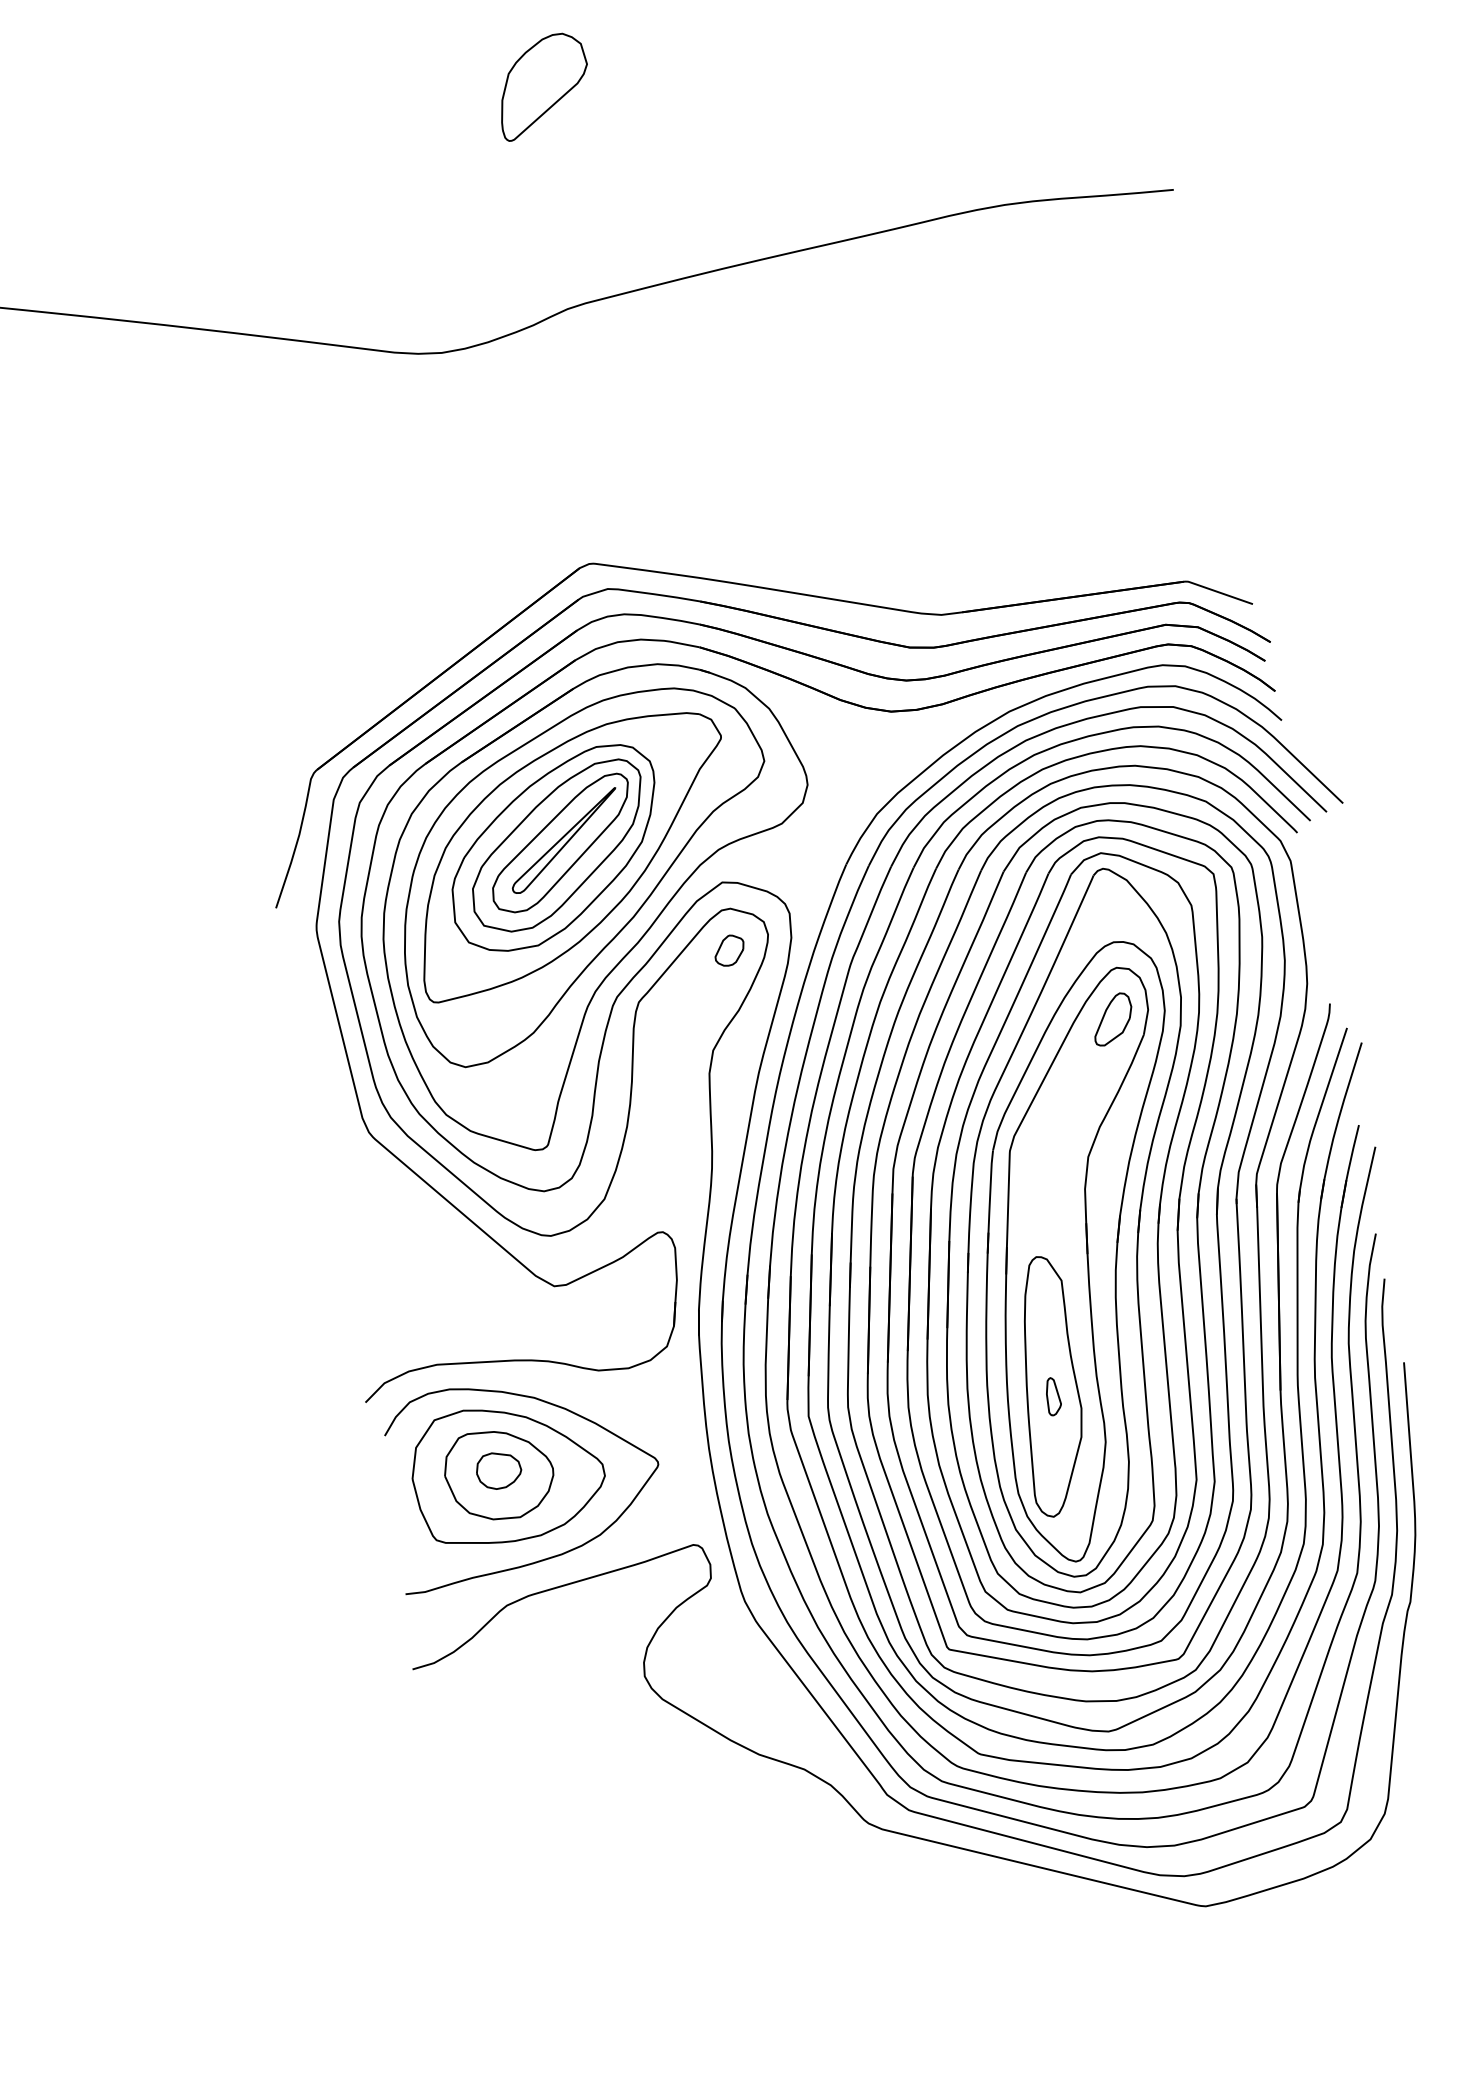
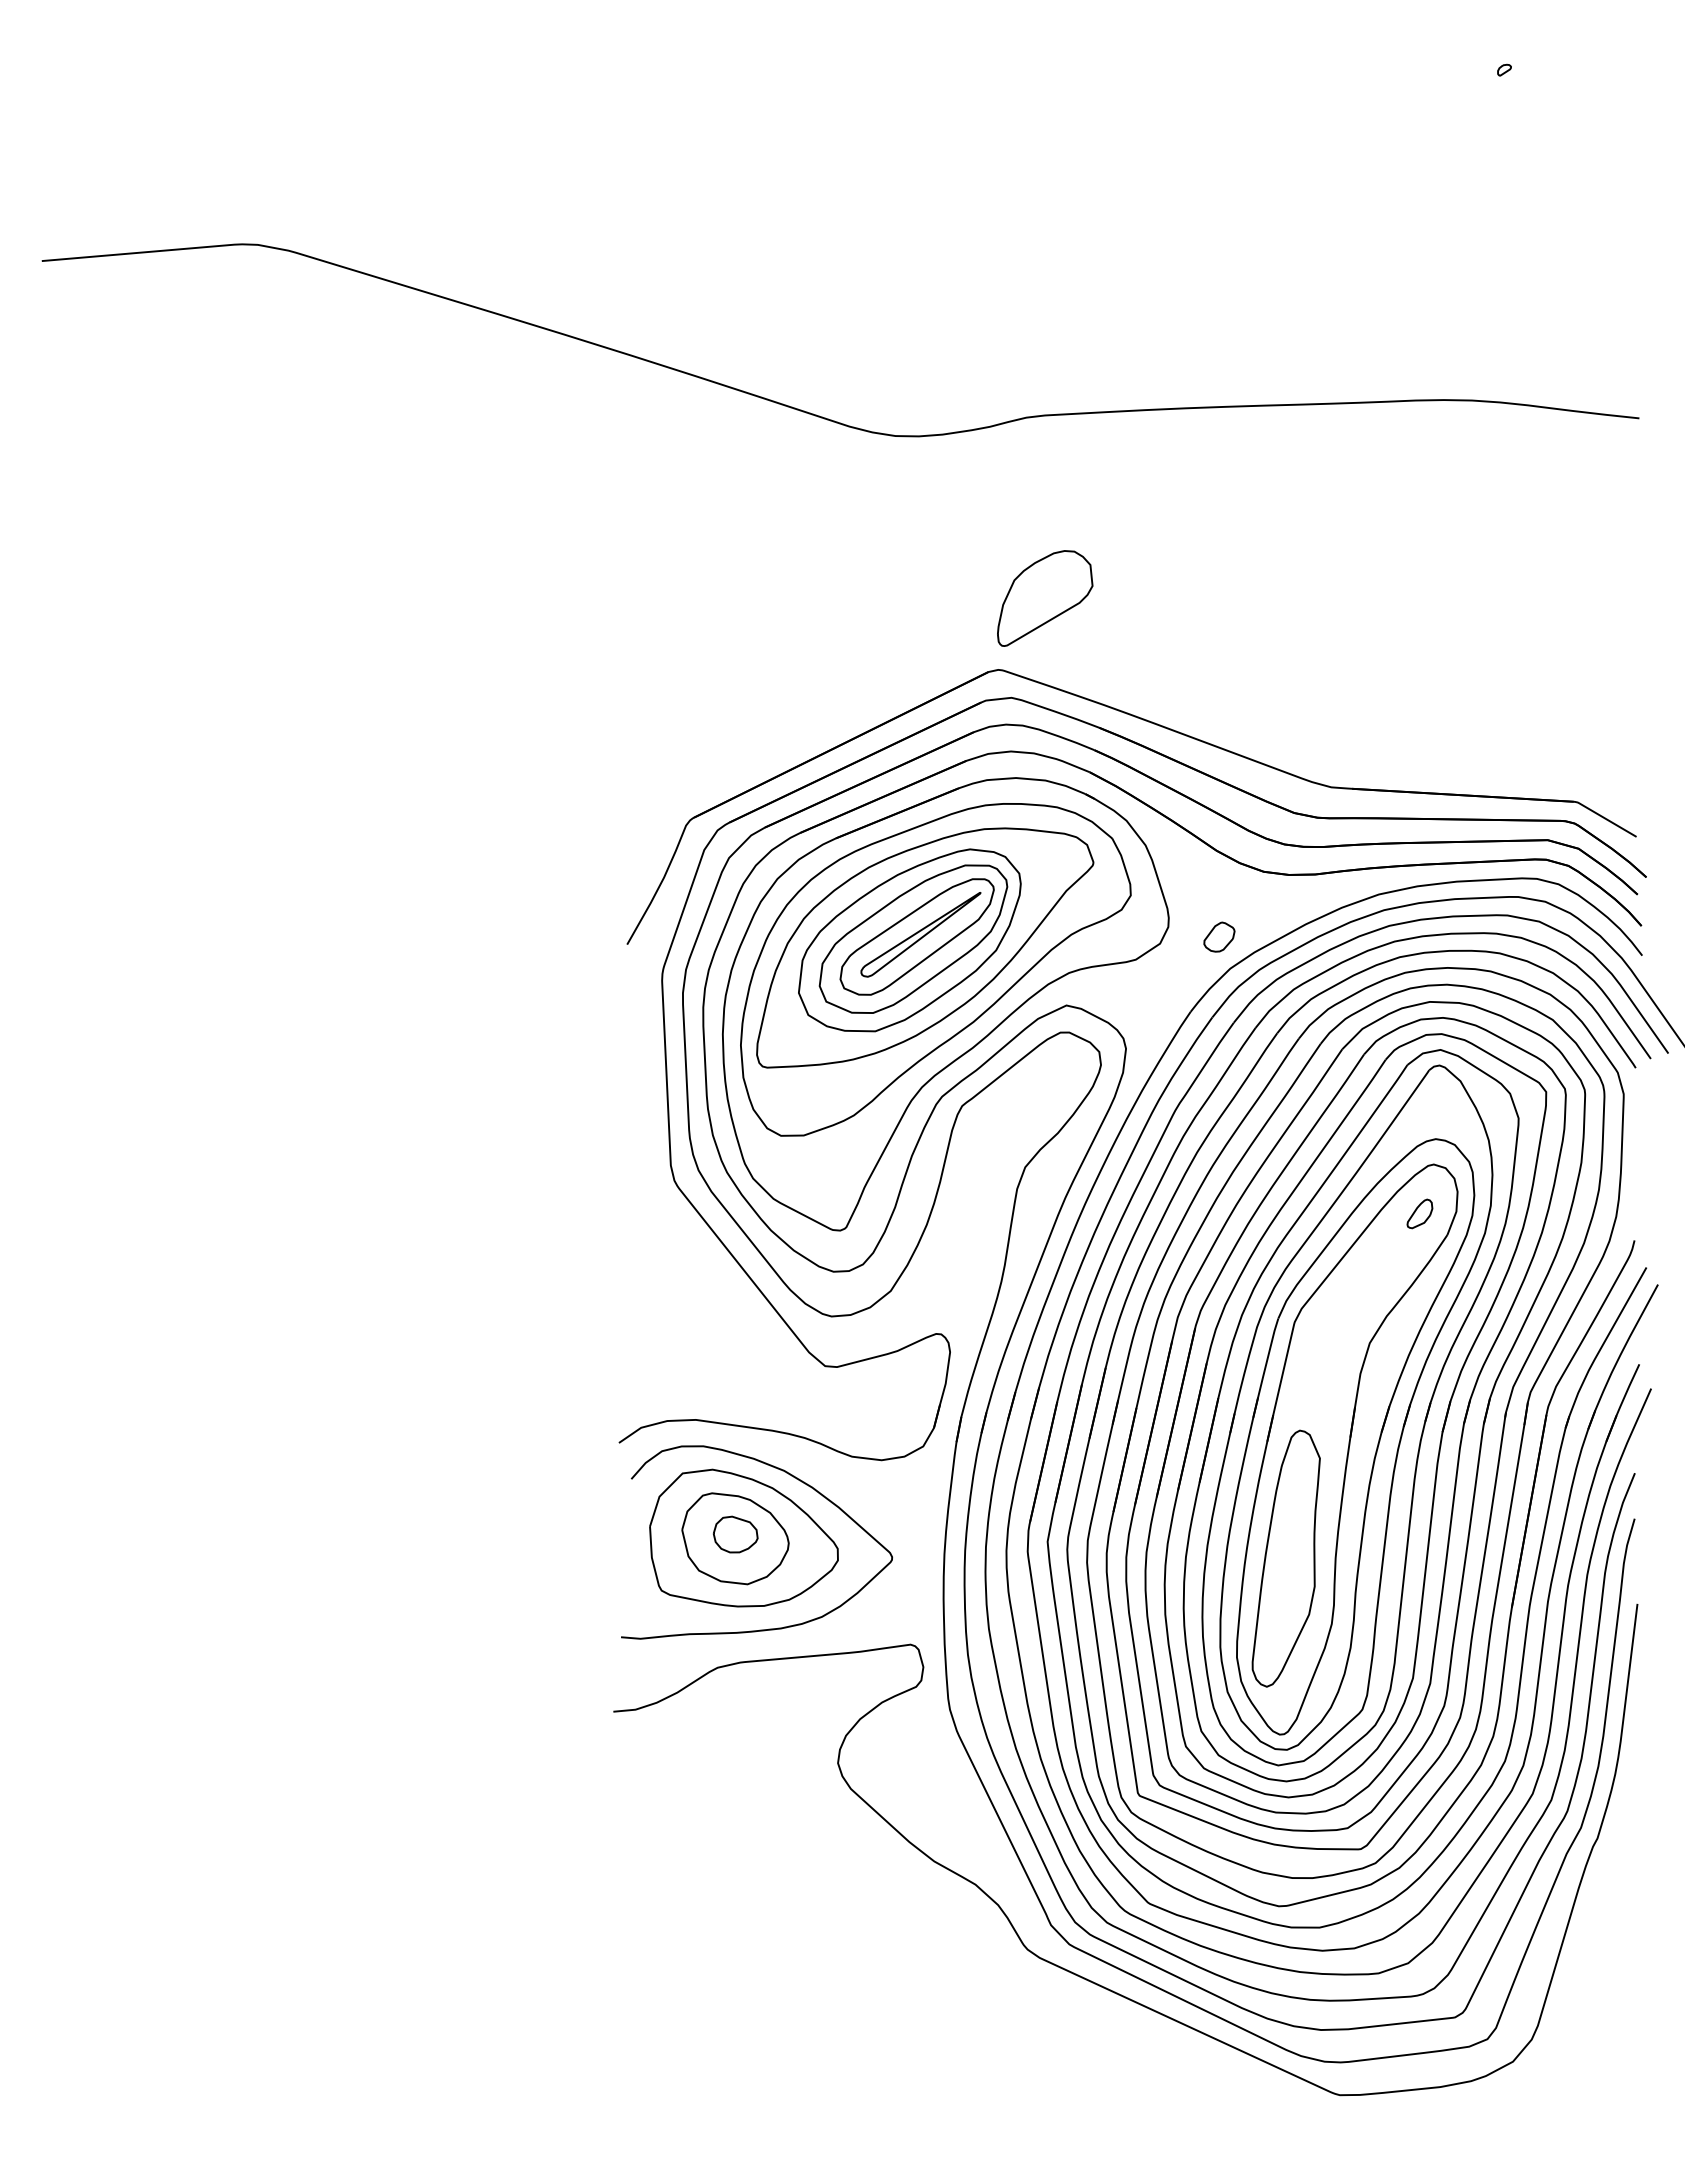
part: (542, 85) -> (1045, 598), moved
part: (729, 949) -> (1219, 936), moved
part: (1112, 1019) -> (1419, 1213), size x0.6
part: (1052, 1396) -> (1288, 1569), removed

